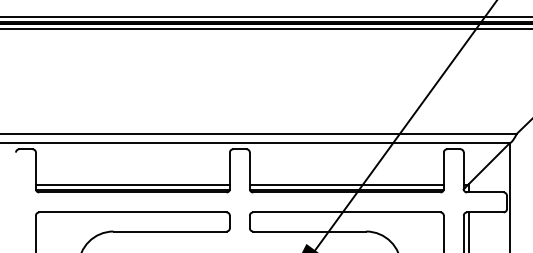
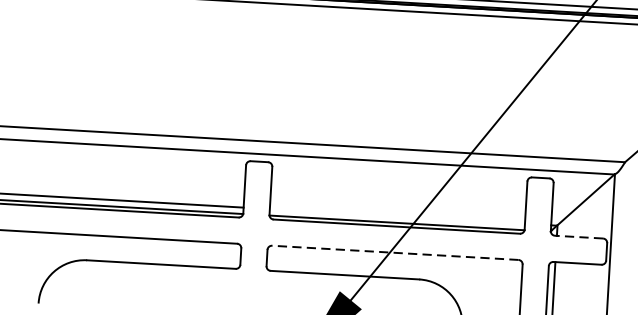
line: (346, 184) -> (396, 216), removed
line: (484, 192) -> (577, 237), solid -> dashed
line: (346, 212) -> (394, 252), solid -> dashed

